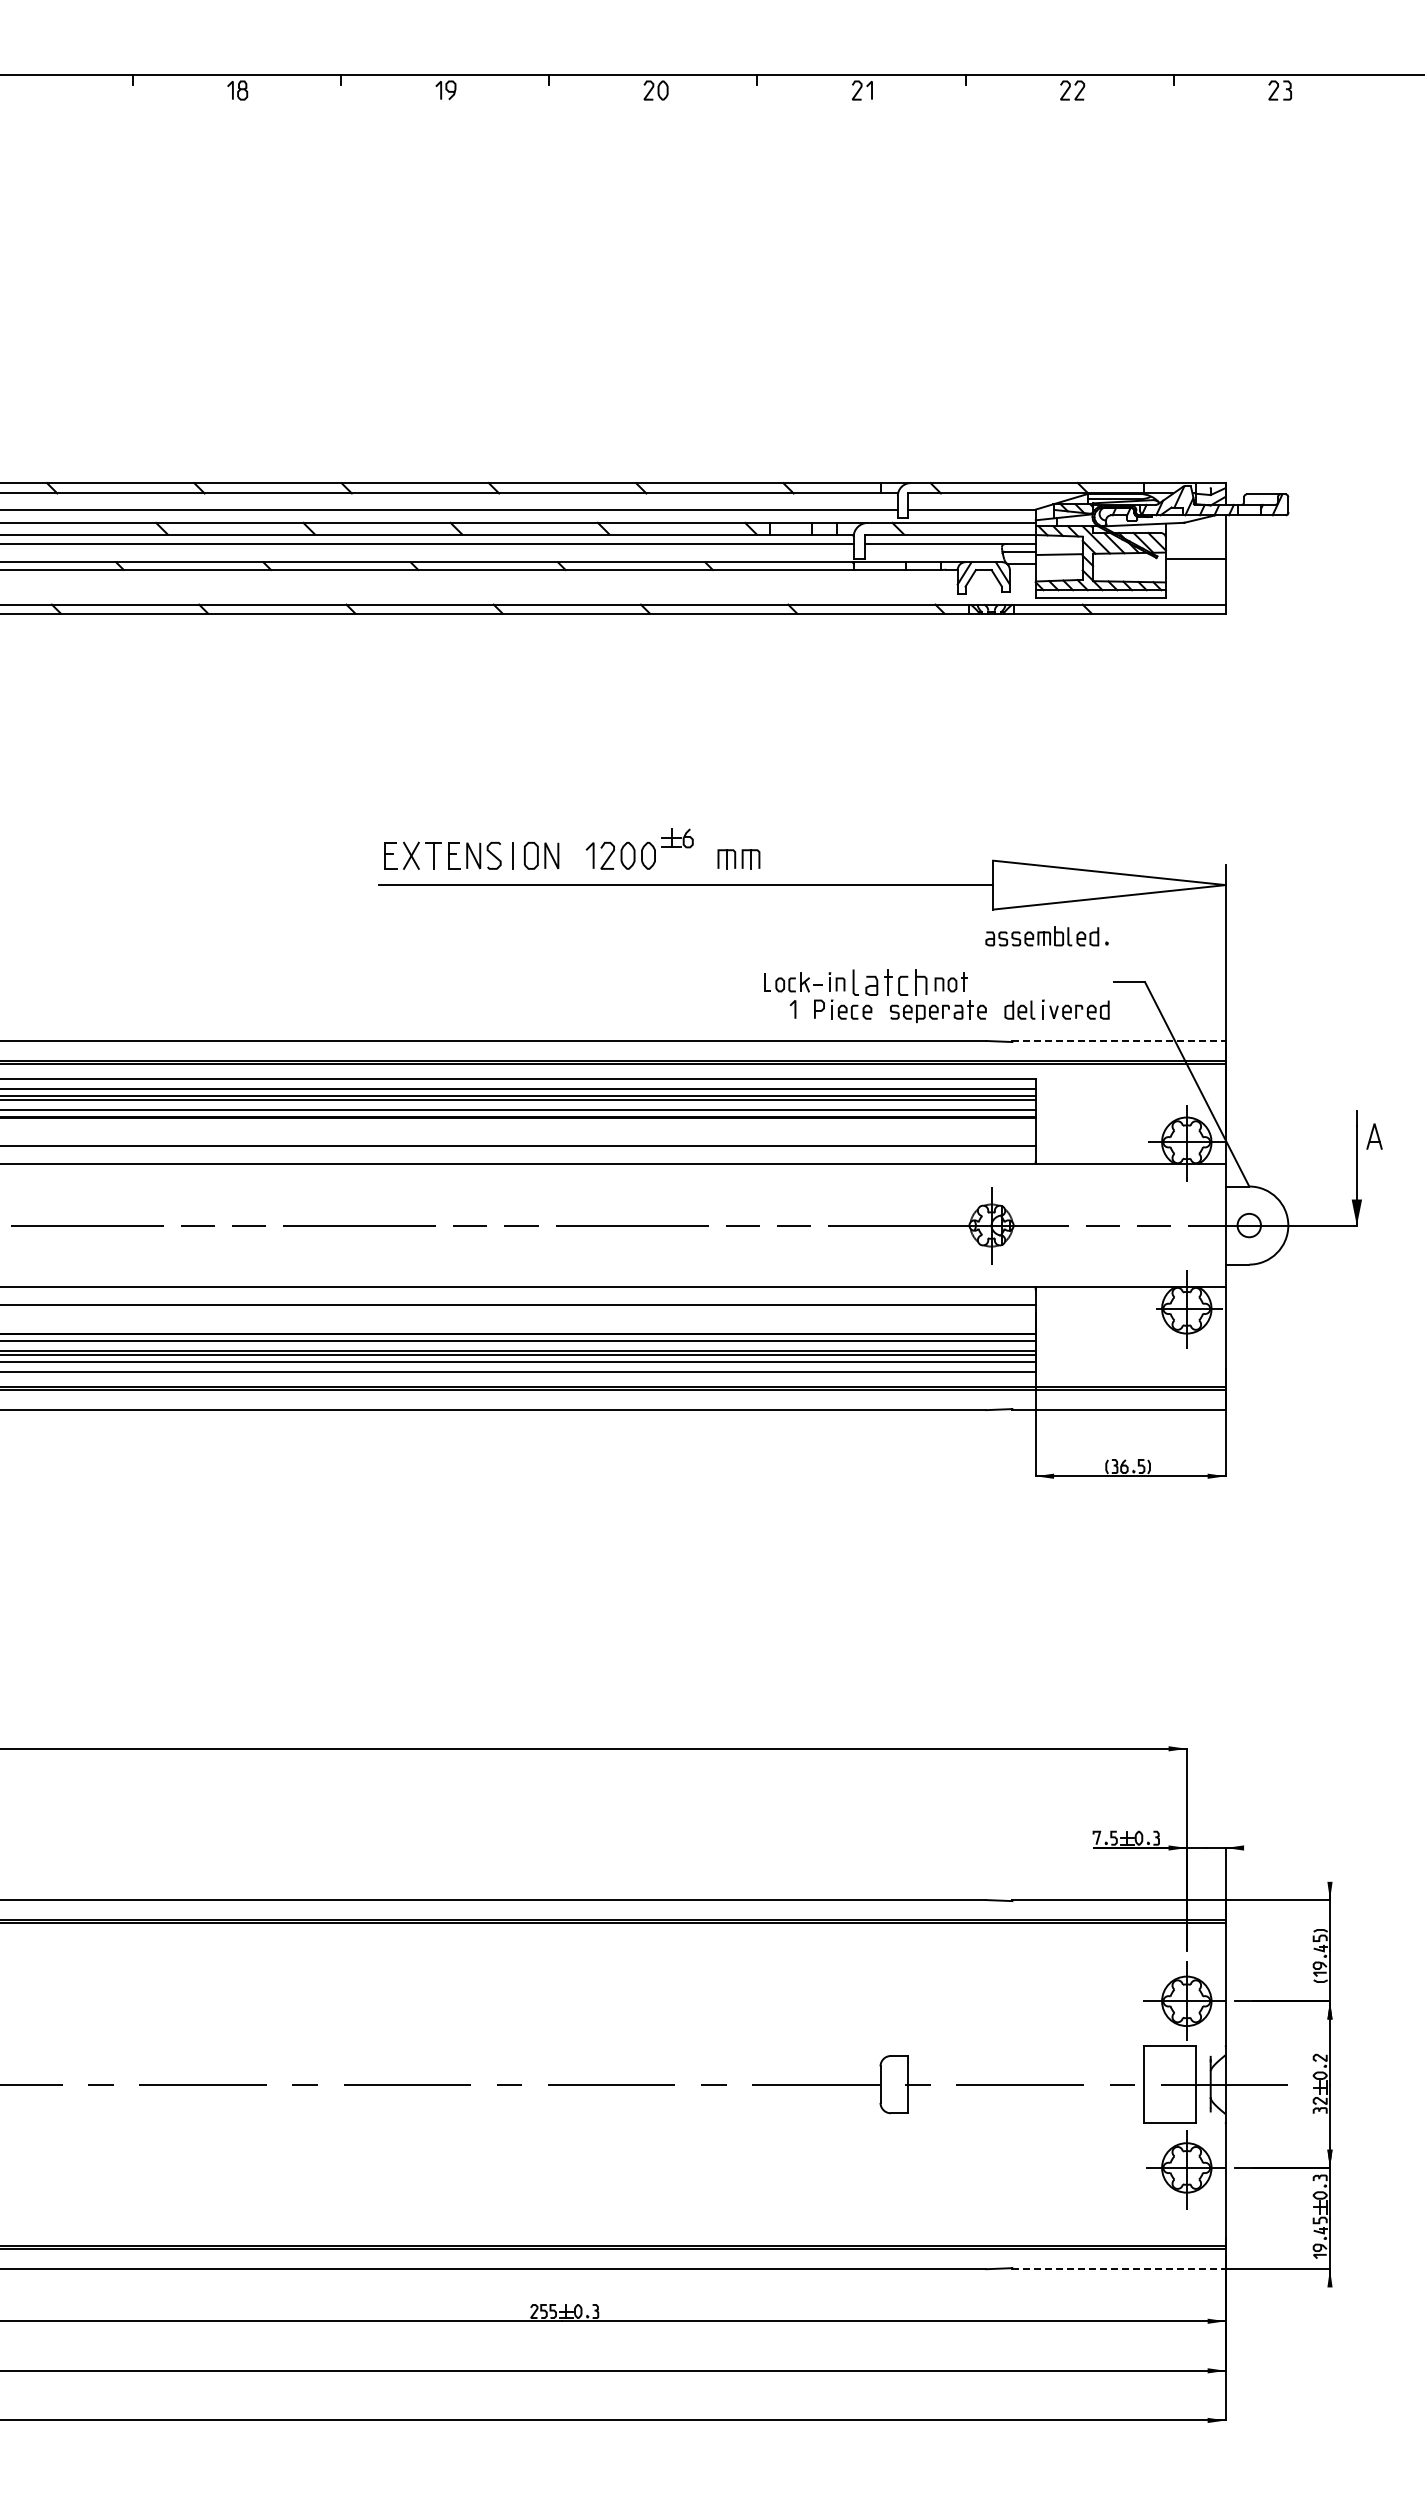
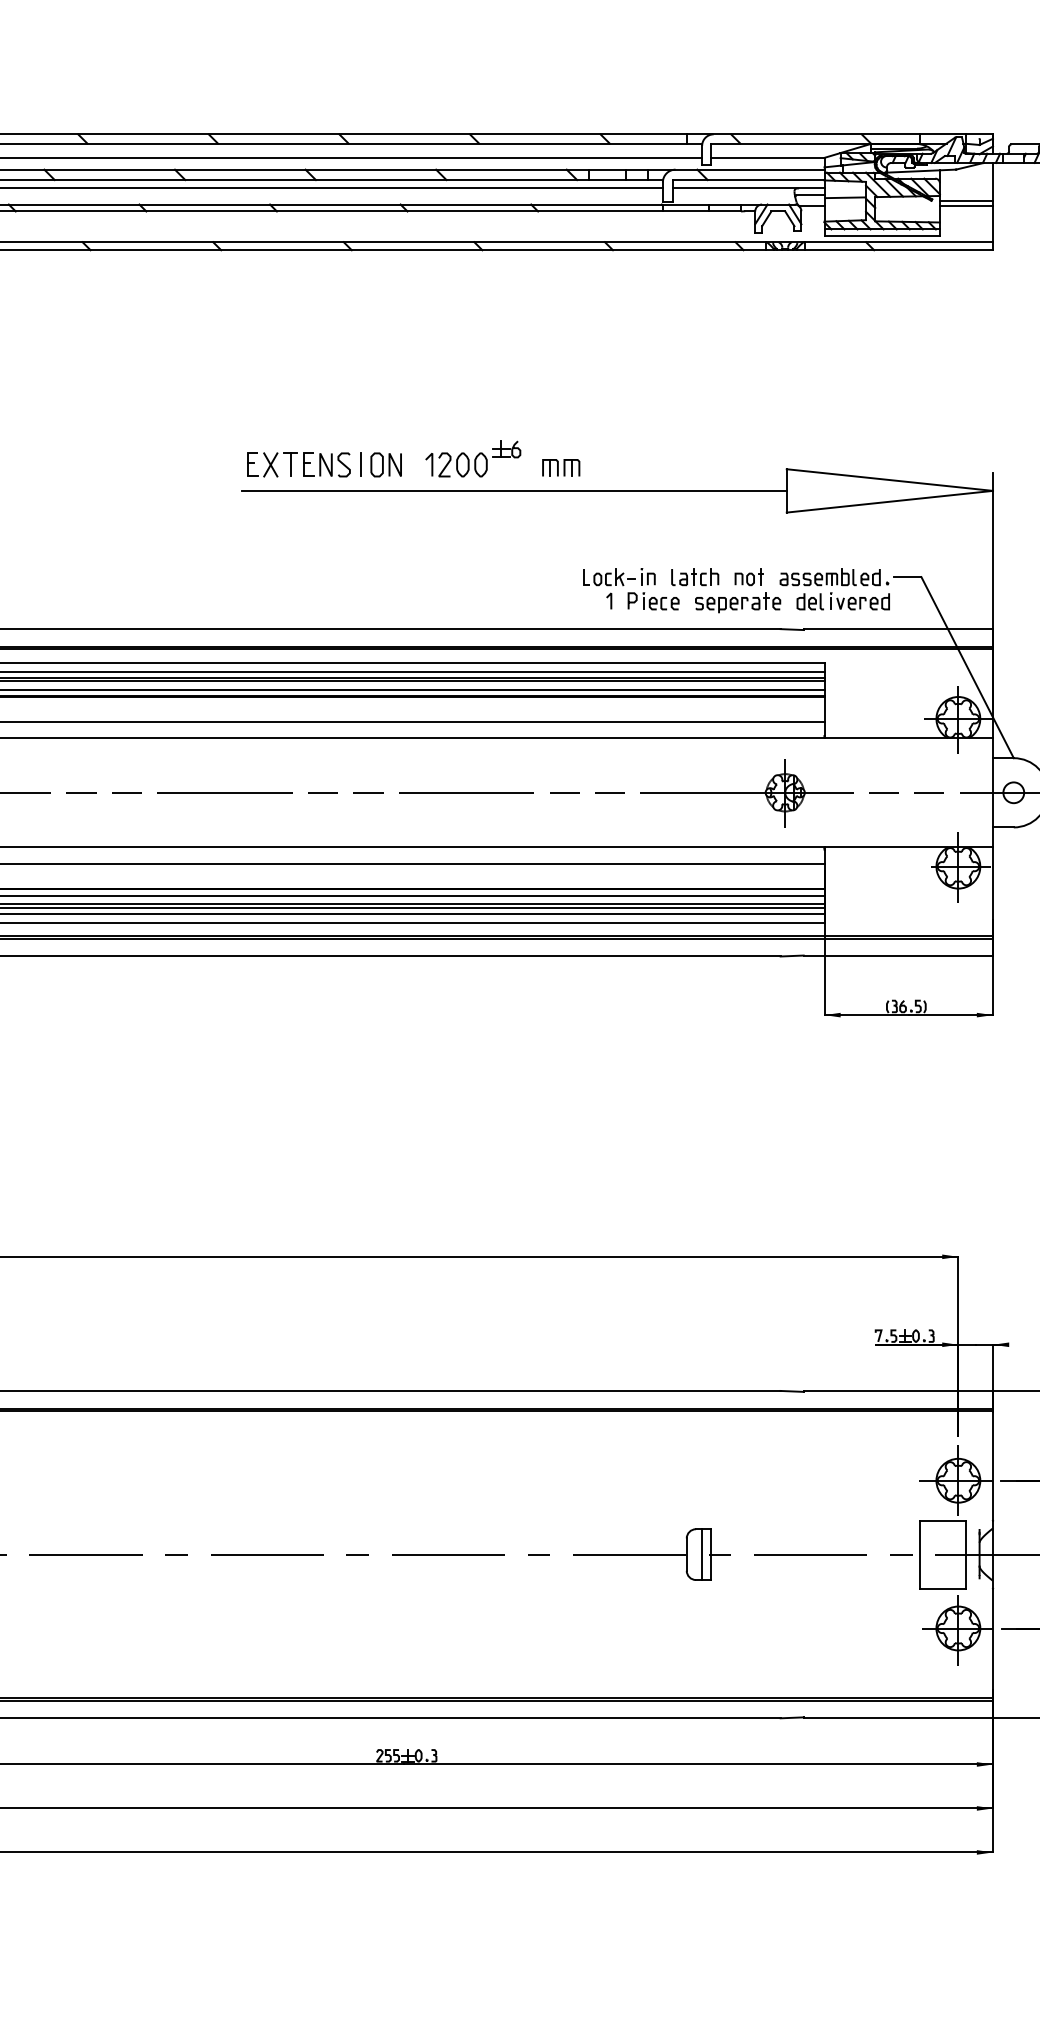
line: (1195, 563) -> (966, 205), added
part: (1046, 936) -> (833, 577), moved
part: (889, 982) -> (694, 577), size x0.71
line: (1119, 1041) -> (898, 629), dashed -> solid
line: (897, 2084) -> (701, 1554), added
line: (1119, 2269) -> (898, 1718), dashed -> solid

